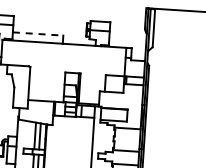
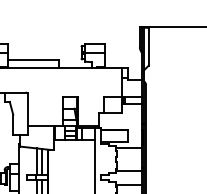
line: (39, 33) -> (34, 59), dashed -> solid

